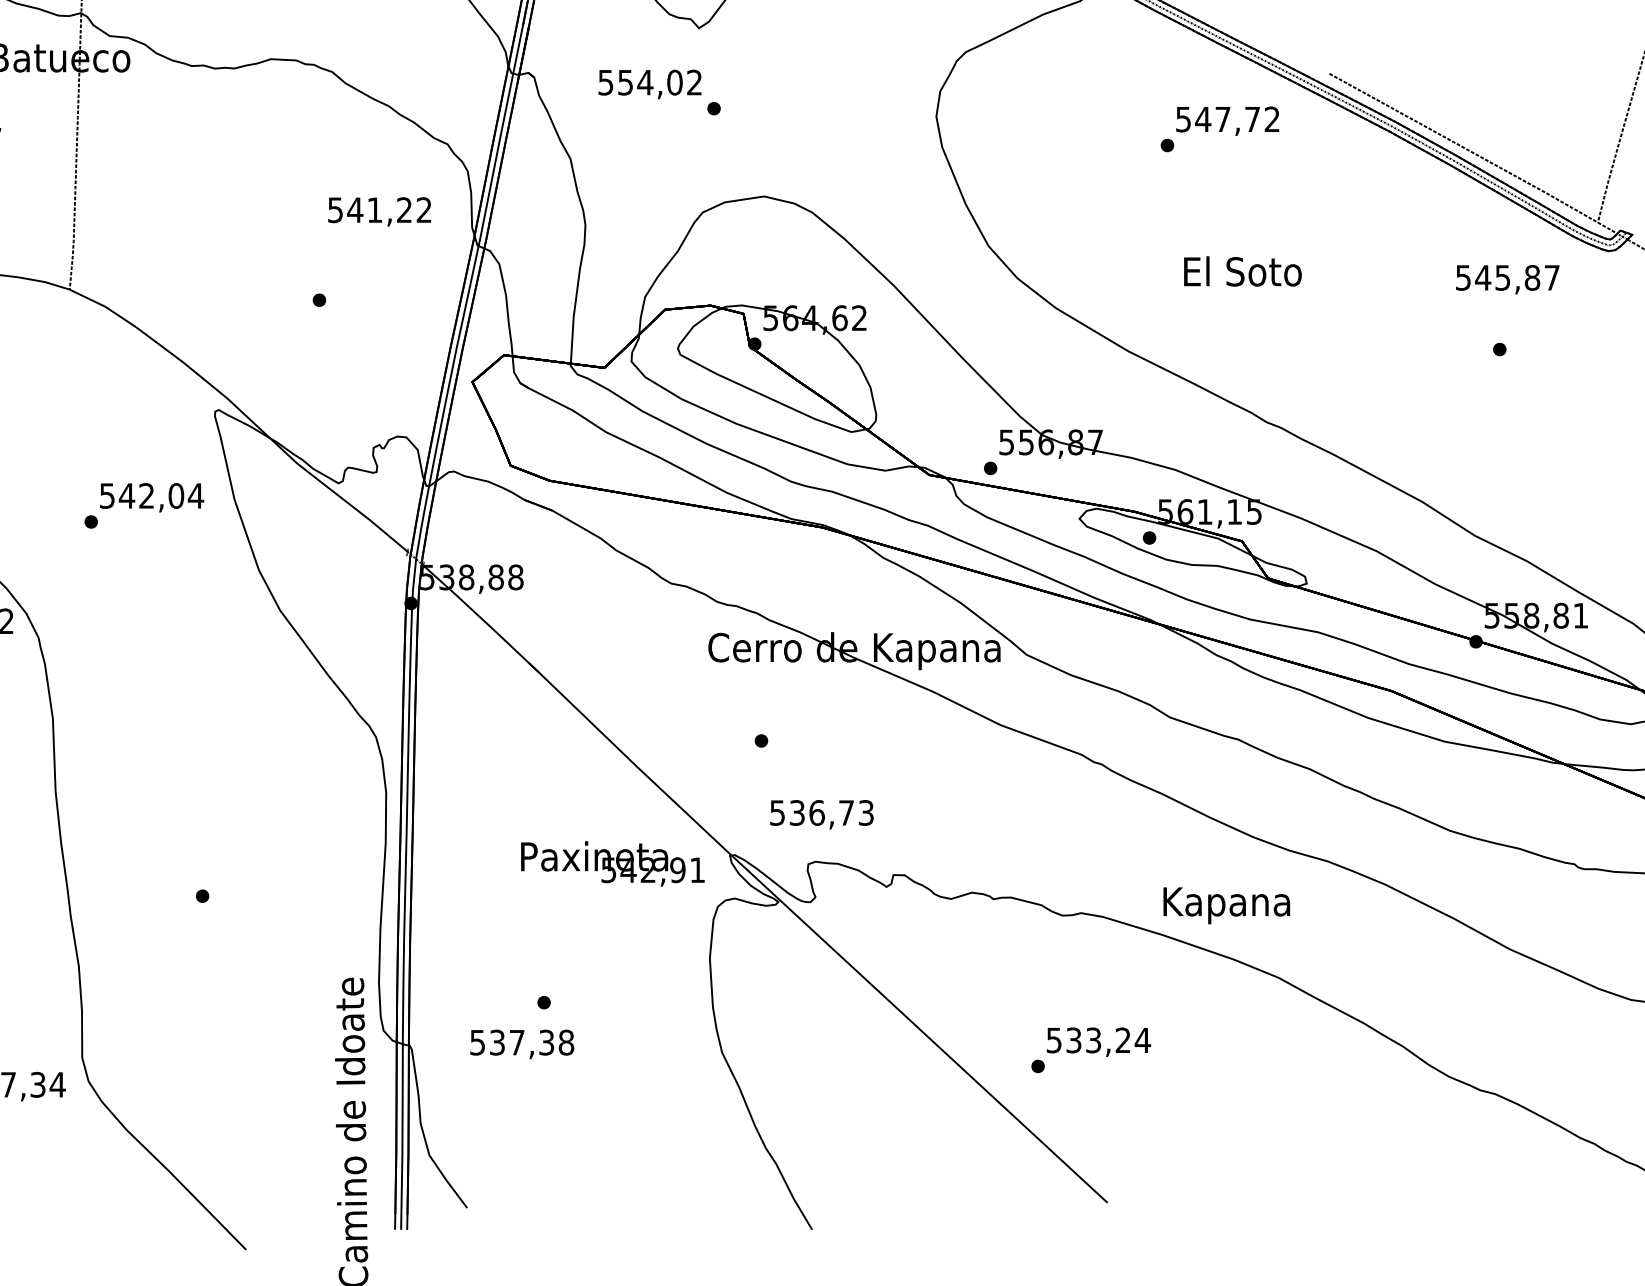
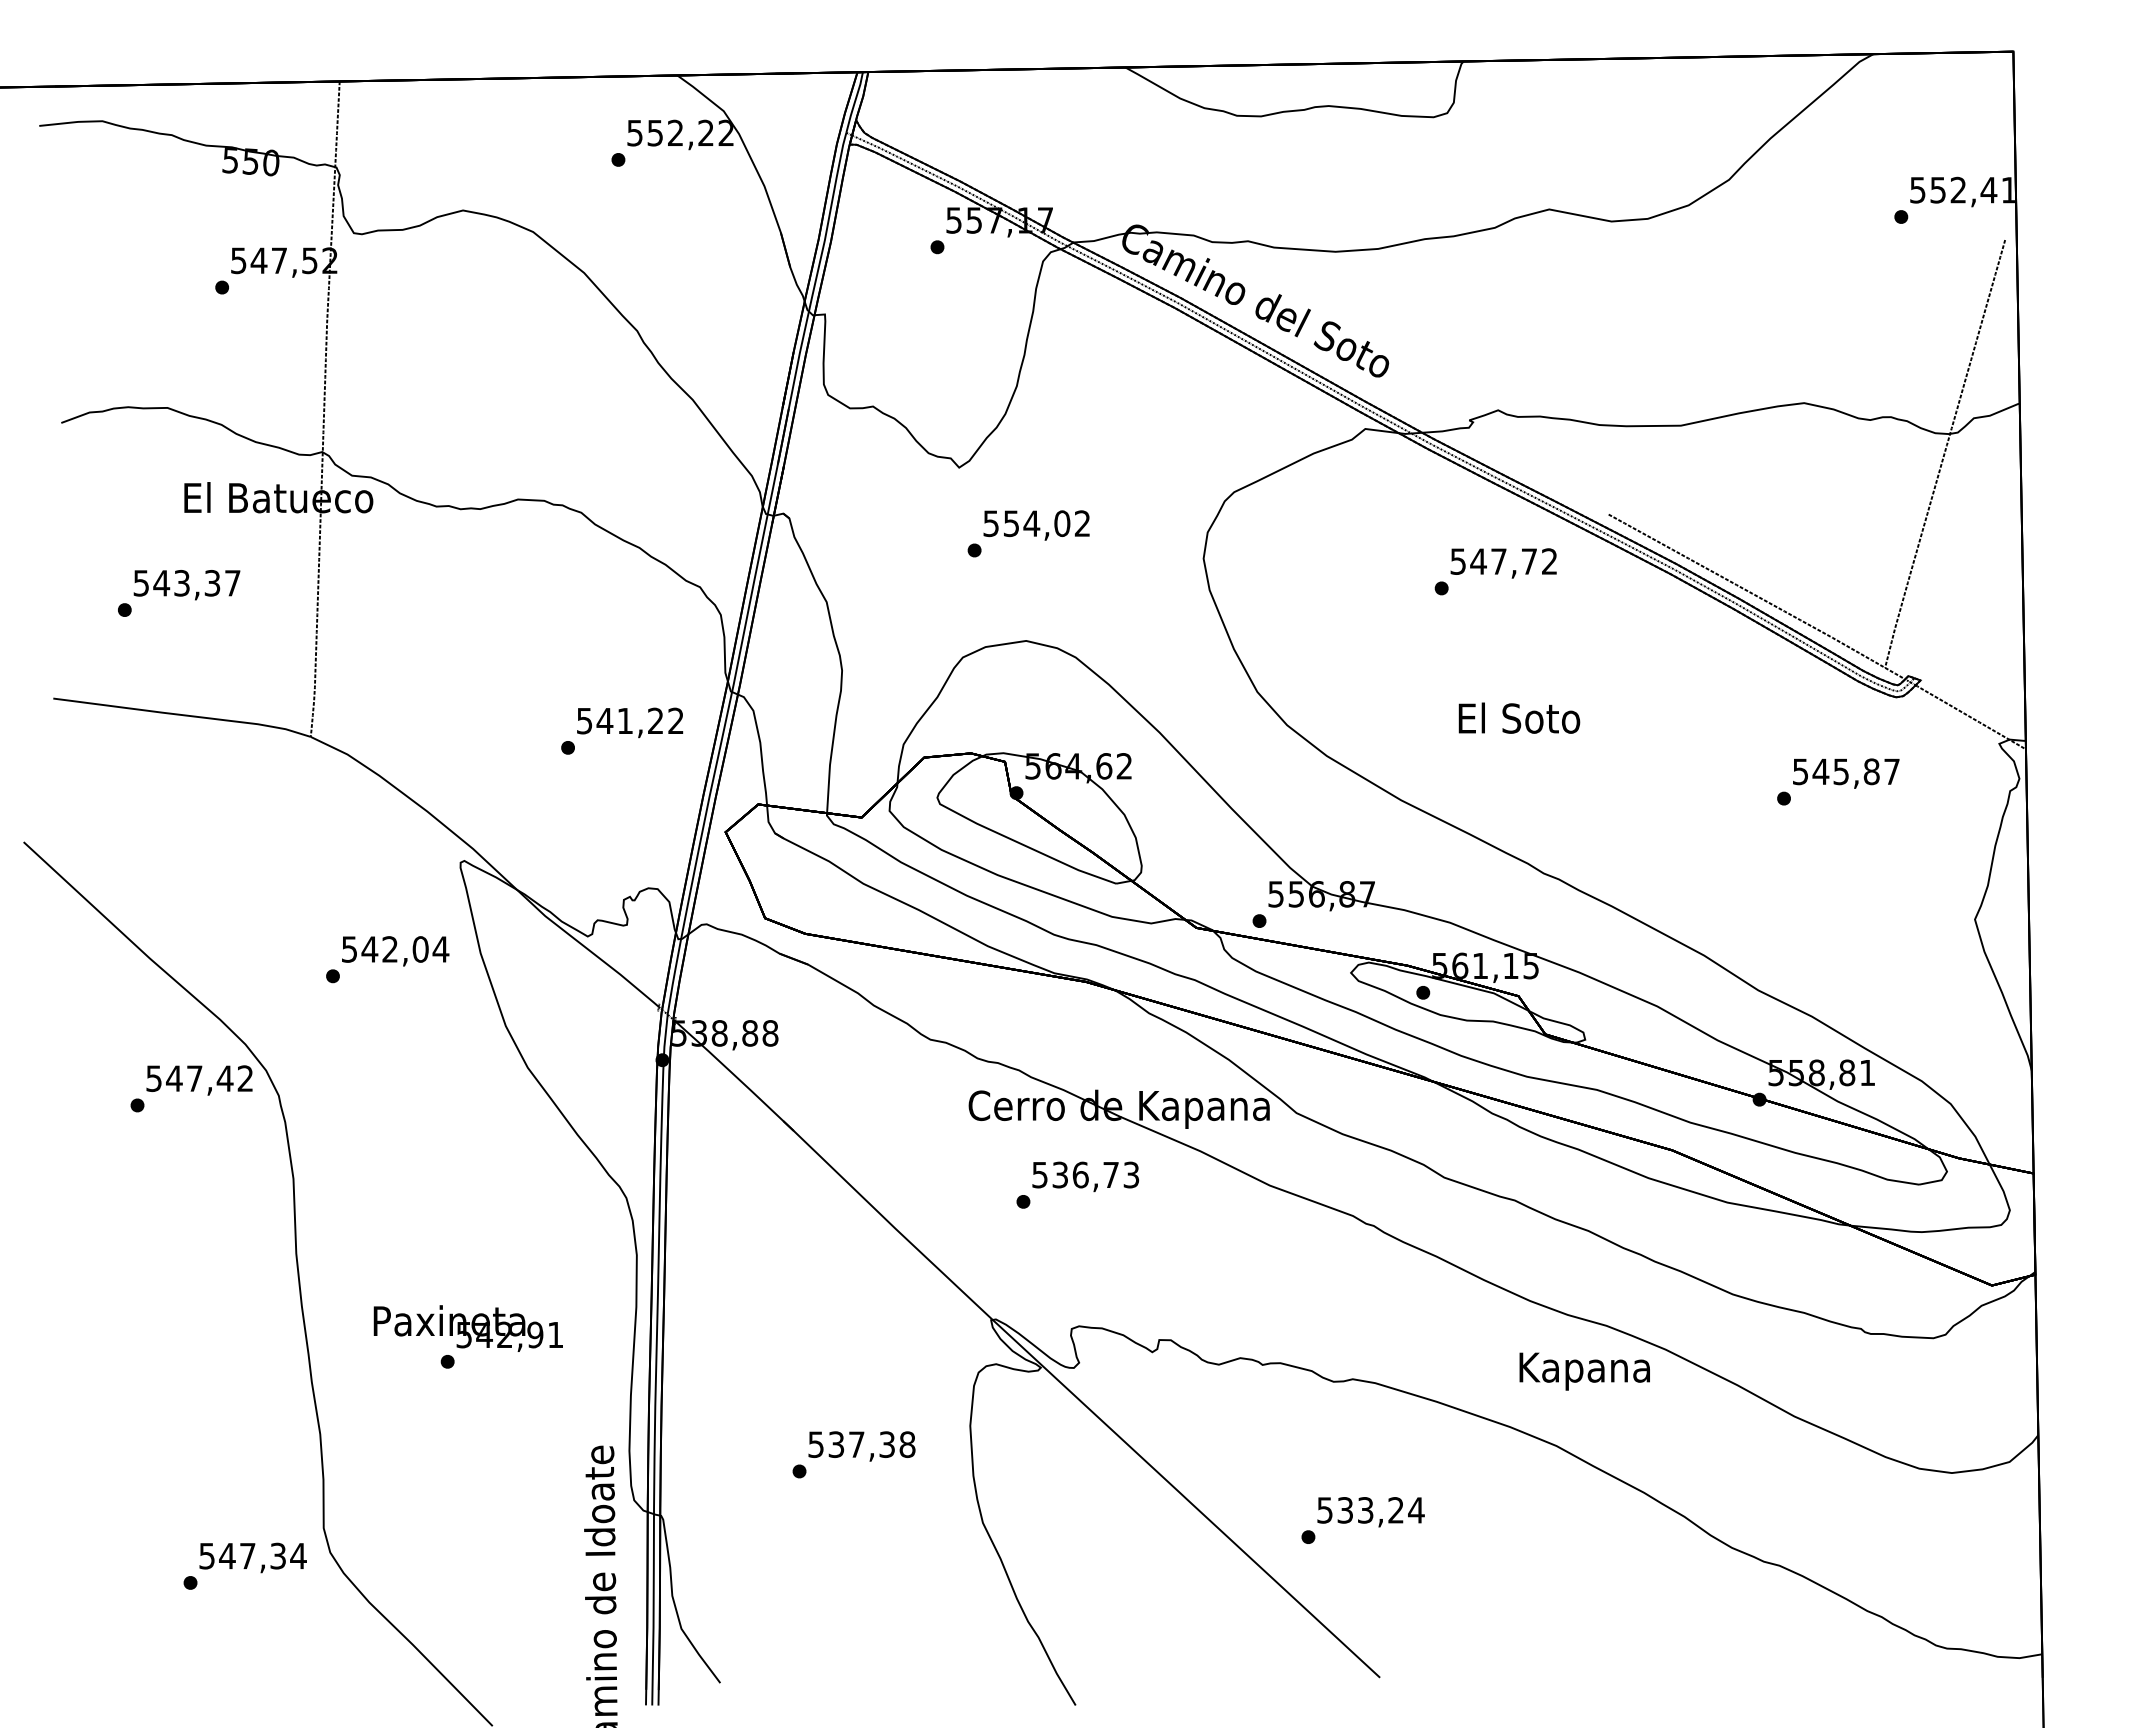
text: (649, 84) -> (1036, 525), moved
text: (380, 211) -> (630, 722), moved
text: (1507, 279) -> (1846, 773), moved
text: (821, 814) -> (1085, 1176), moved
text: (612, 863) -> (467, 1328), moved
text: (1226, 905) -> (1584, 1371), moved
text: (521, 1044) -> (861, 1446), moved

